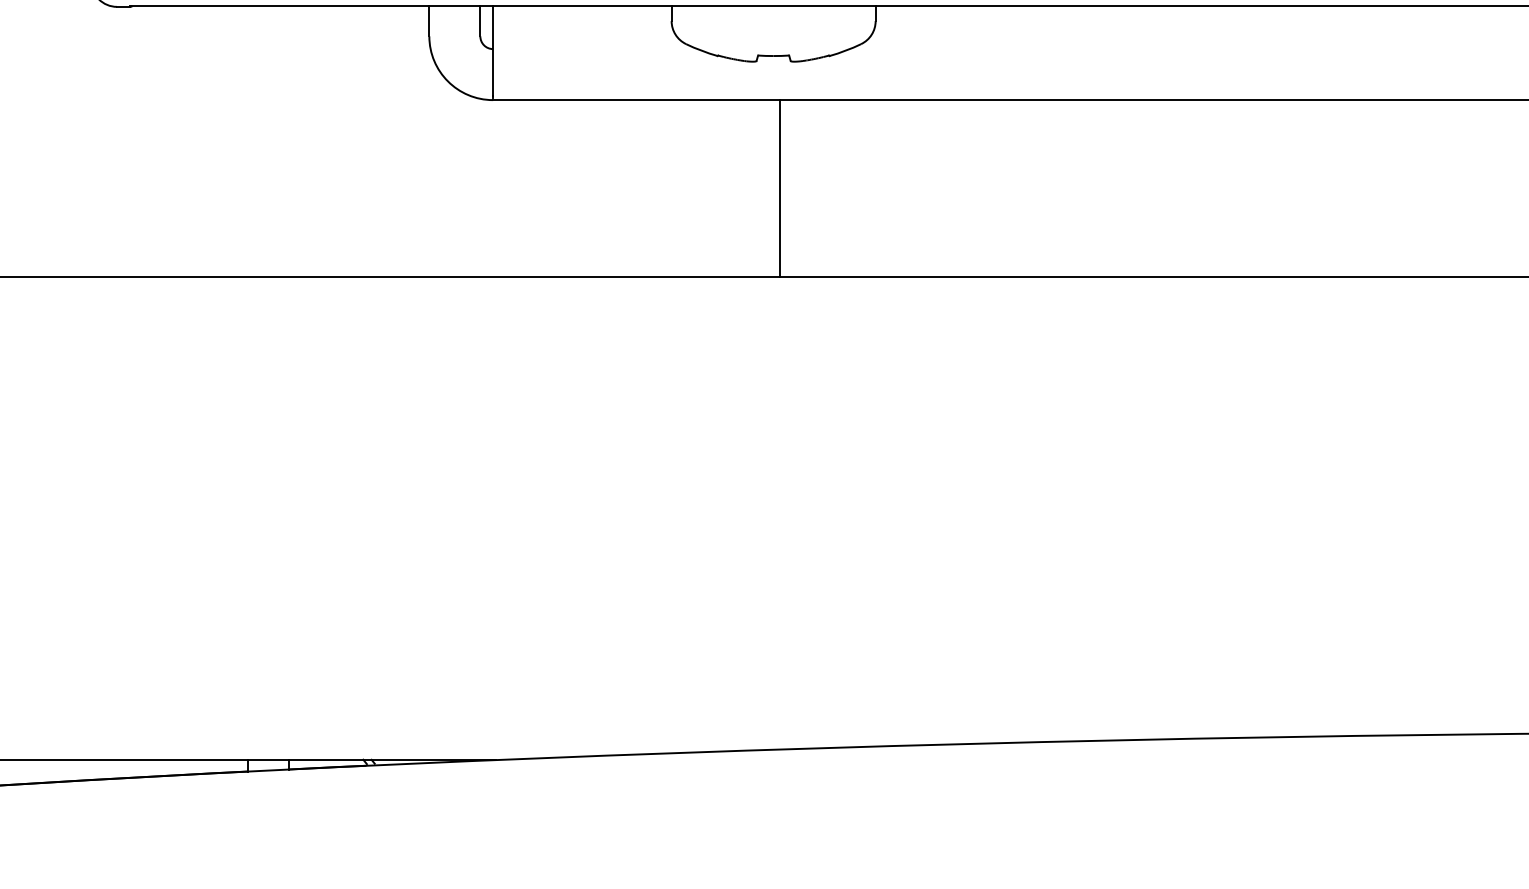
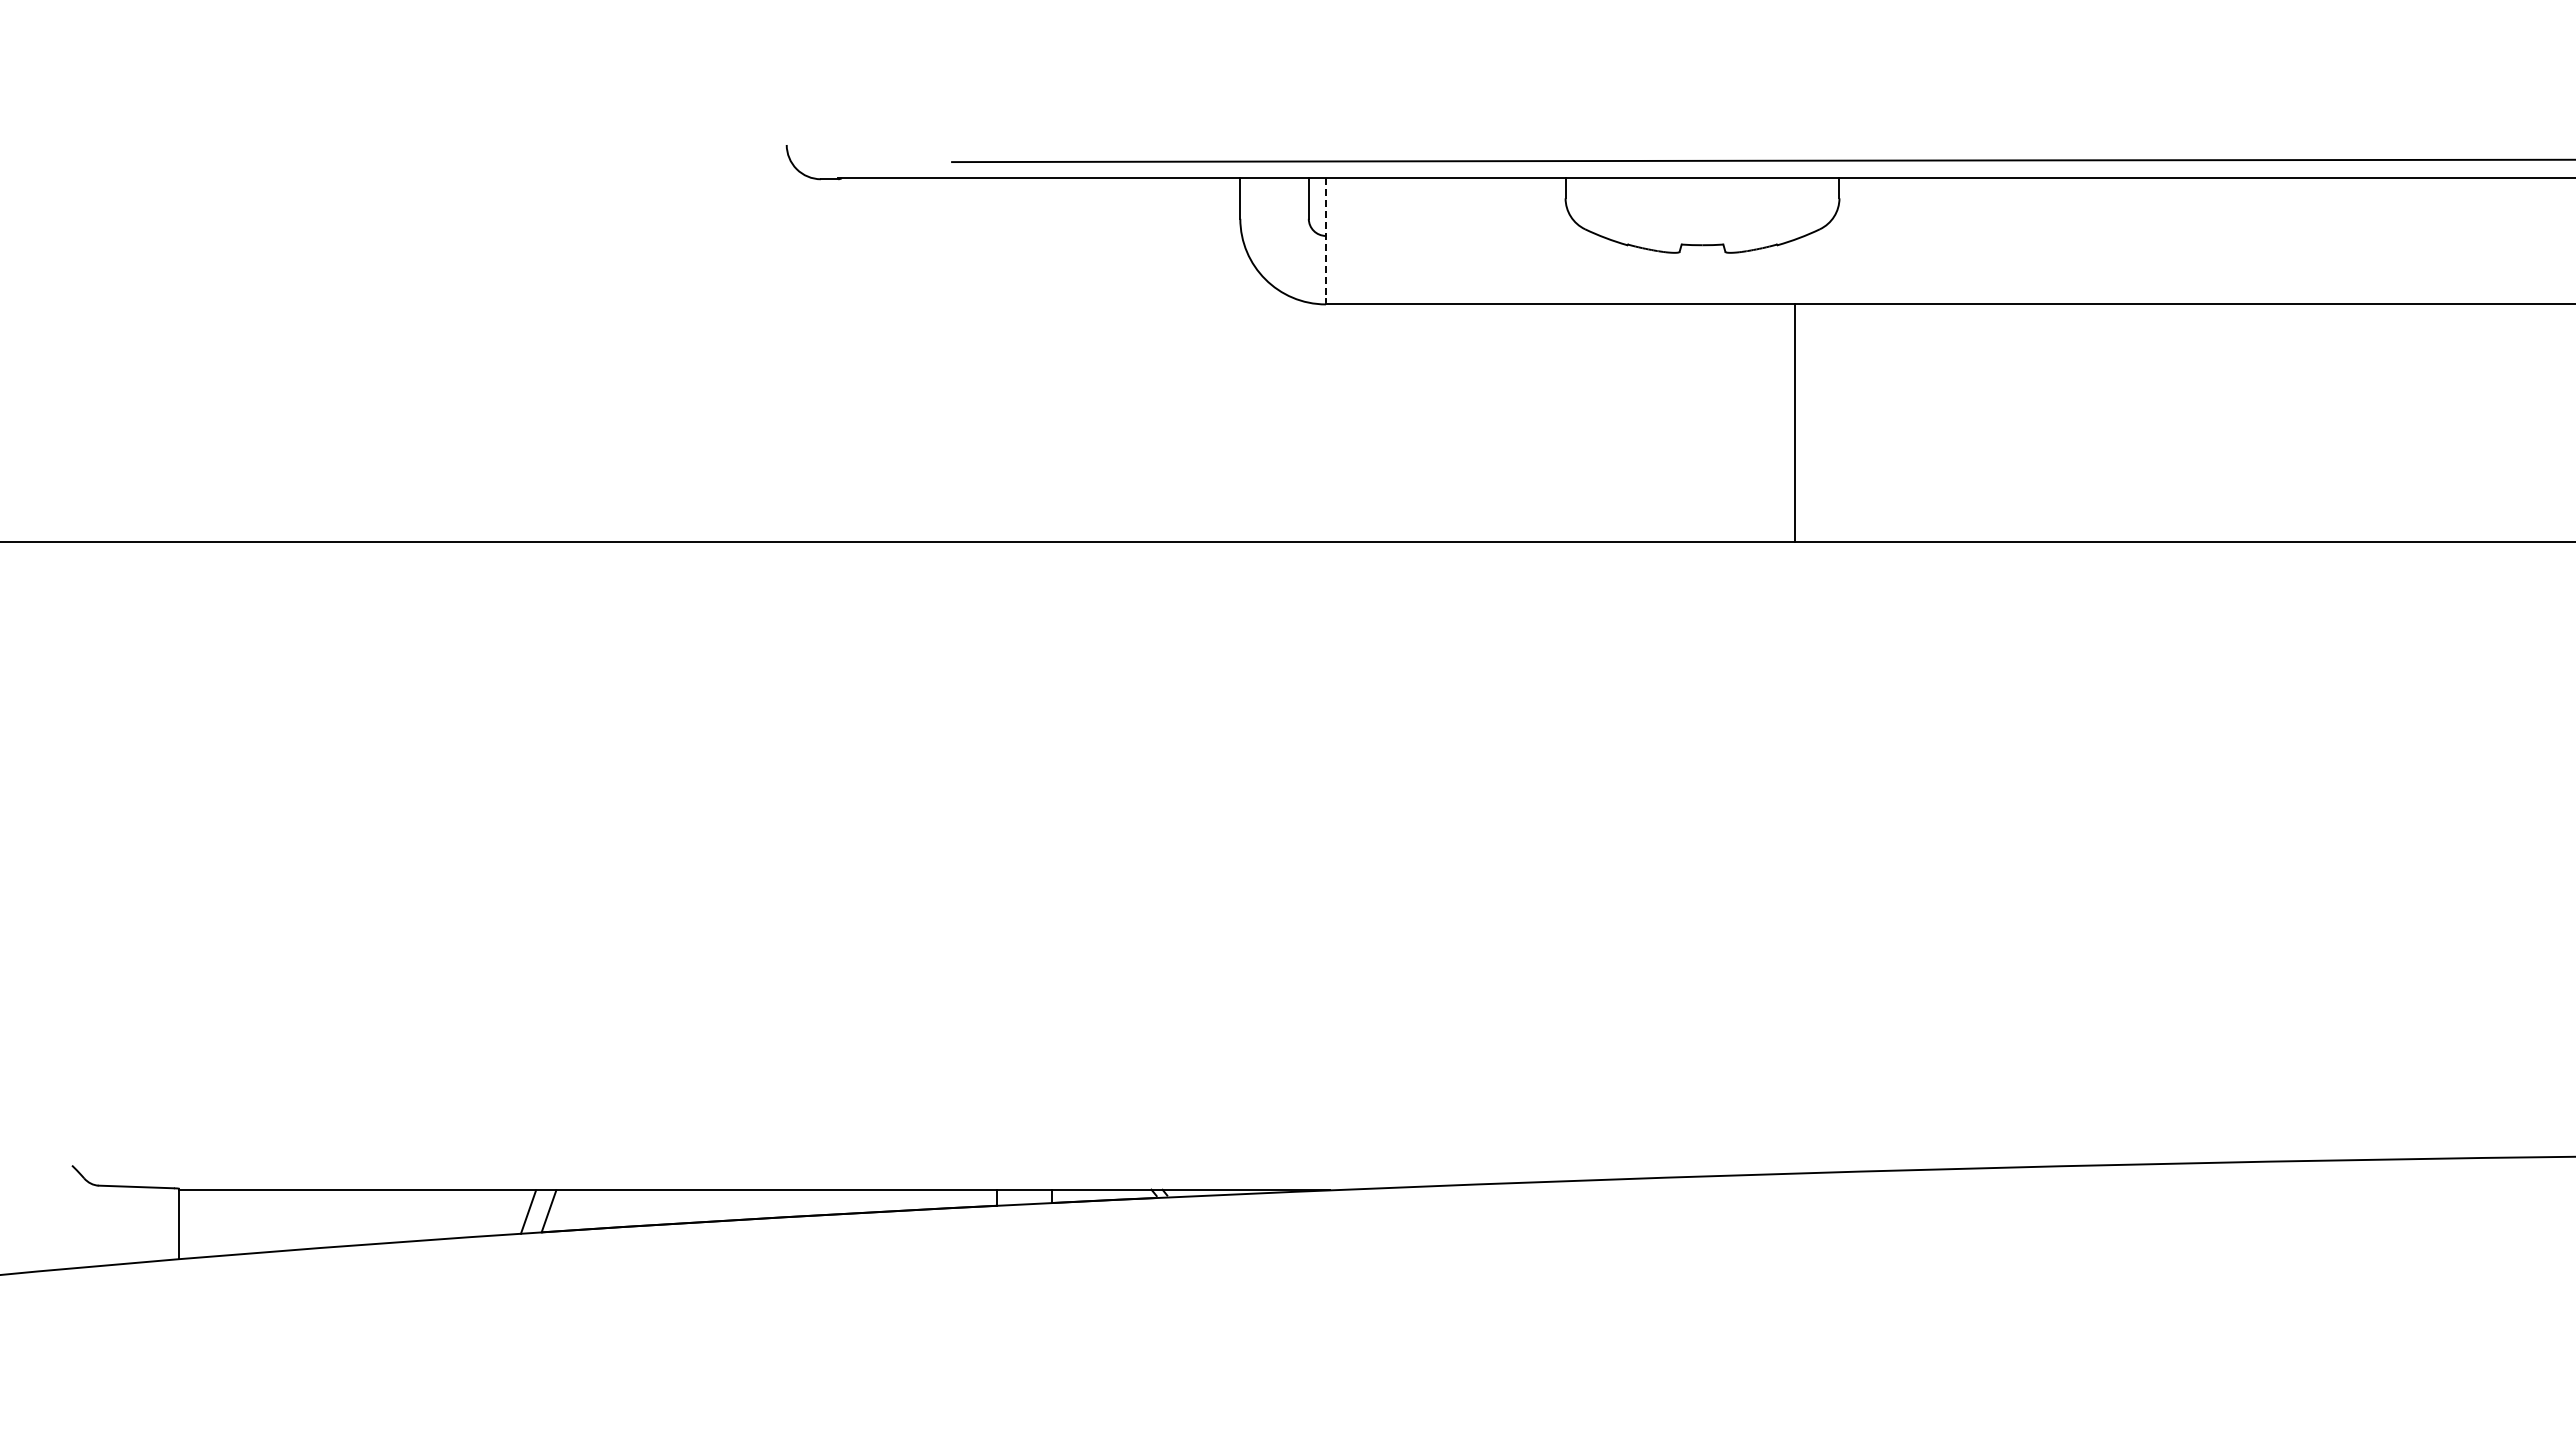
line: (492, 51) -> (1325, 238), solid -> dashed
line: (780, 188) -> (1795, 422), moved

